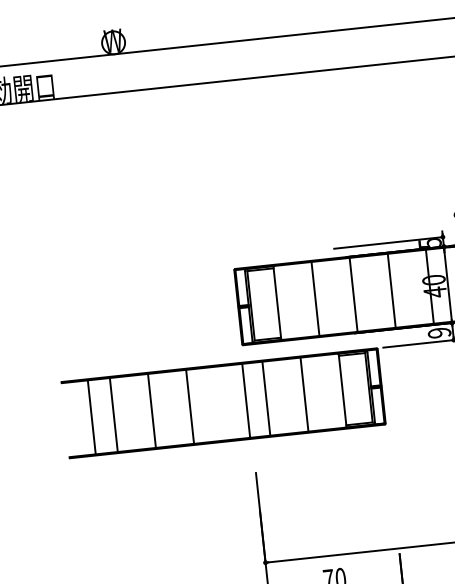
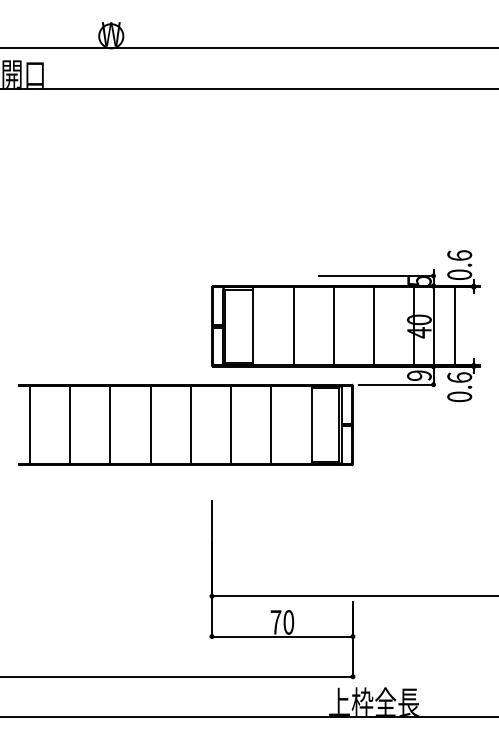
line: (245, 400) -> (190, 424), moved
line: (91, 416) -> (29, 424), moved

